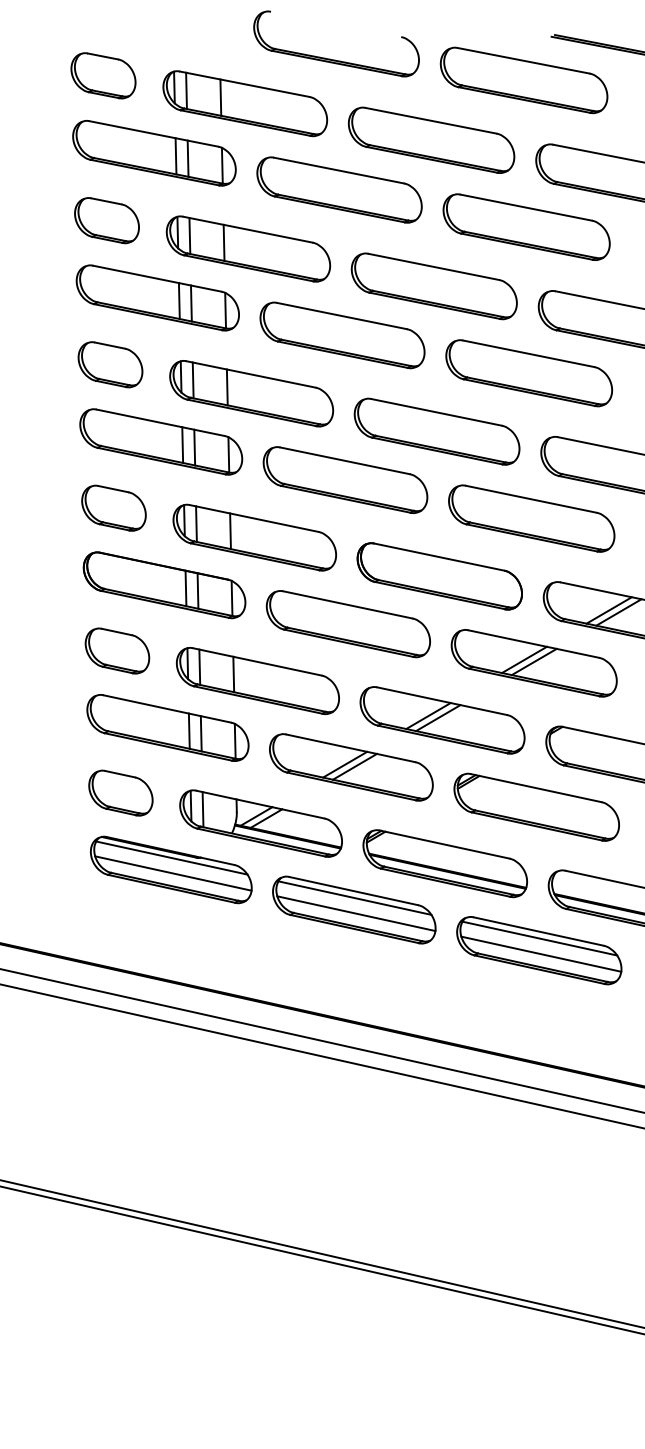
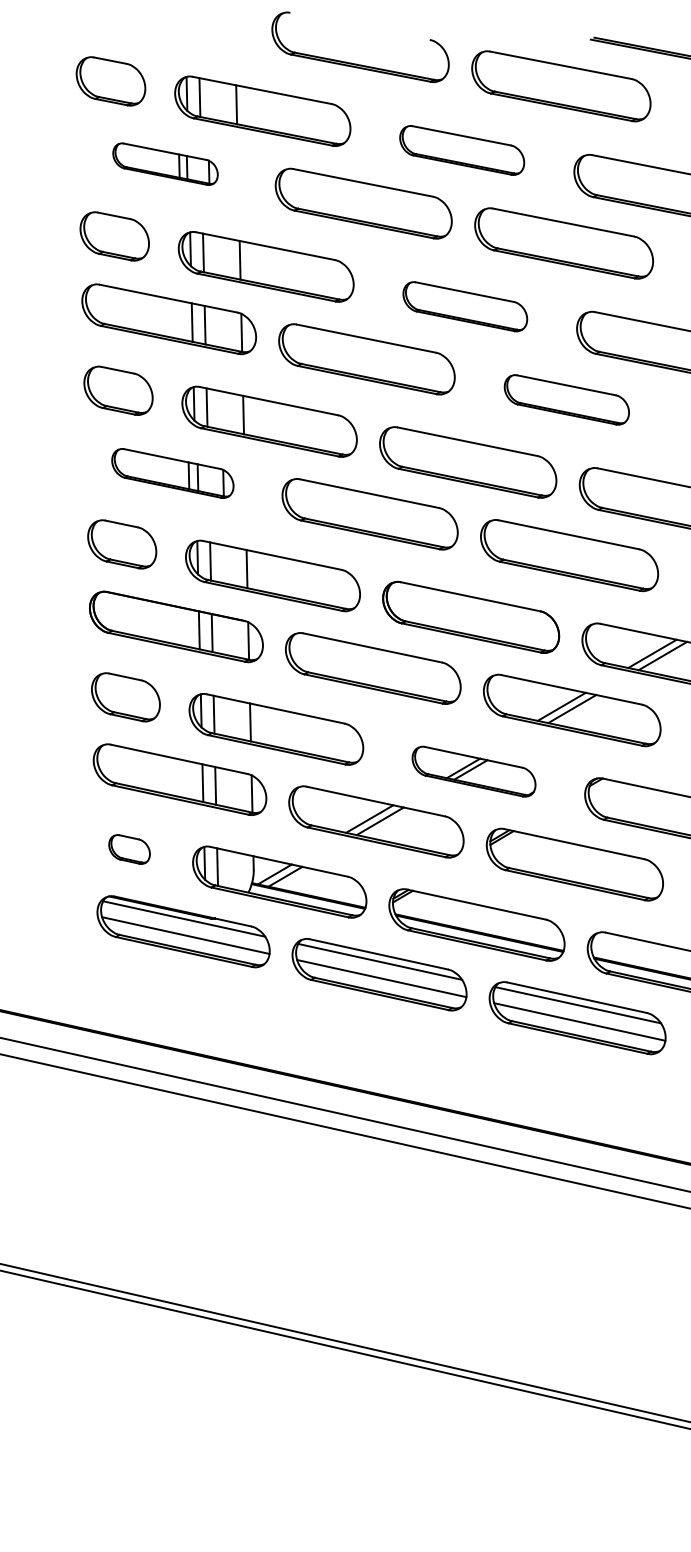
part: (430, 140) -> (461, 150), size x0.7
part: (154, 152) -> (165, 163), size x0.6
part: (434, 286) -> (465, 306), size x0.7
part: (528, 372) -> (566, 399), size x0.7
part: (160, 441) -> (172, 473), size x0.7
part: (442, 720) -> (473, 771), size x0.7
part: (120, 793) -> (129, 849), size x0.6

